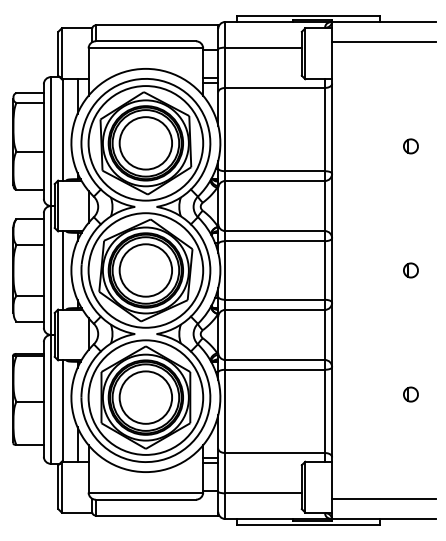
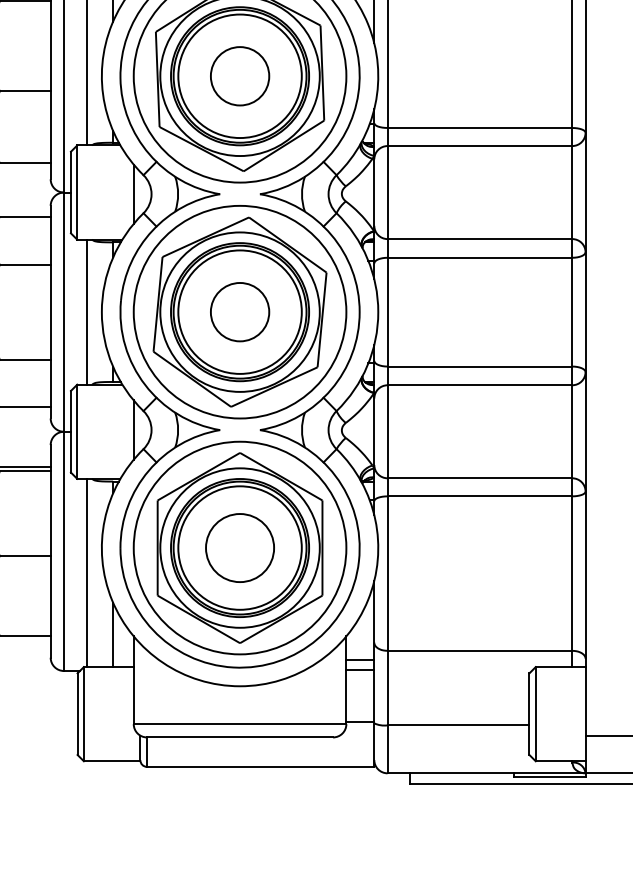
circle: (145, 143) -> (239, 76), size x0.6
circle: (145, 270) -> (239, 312), size x0.6
circle: (145, 397) -> (239, 547), size x0.7

